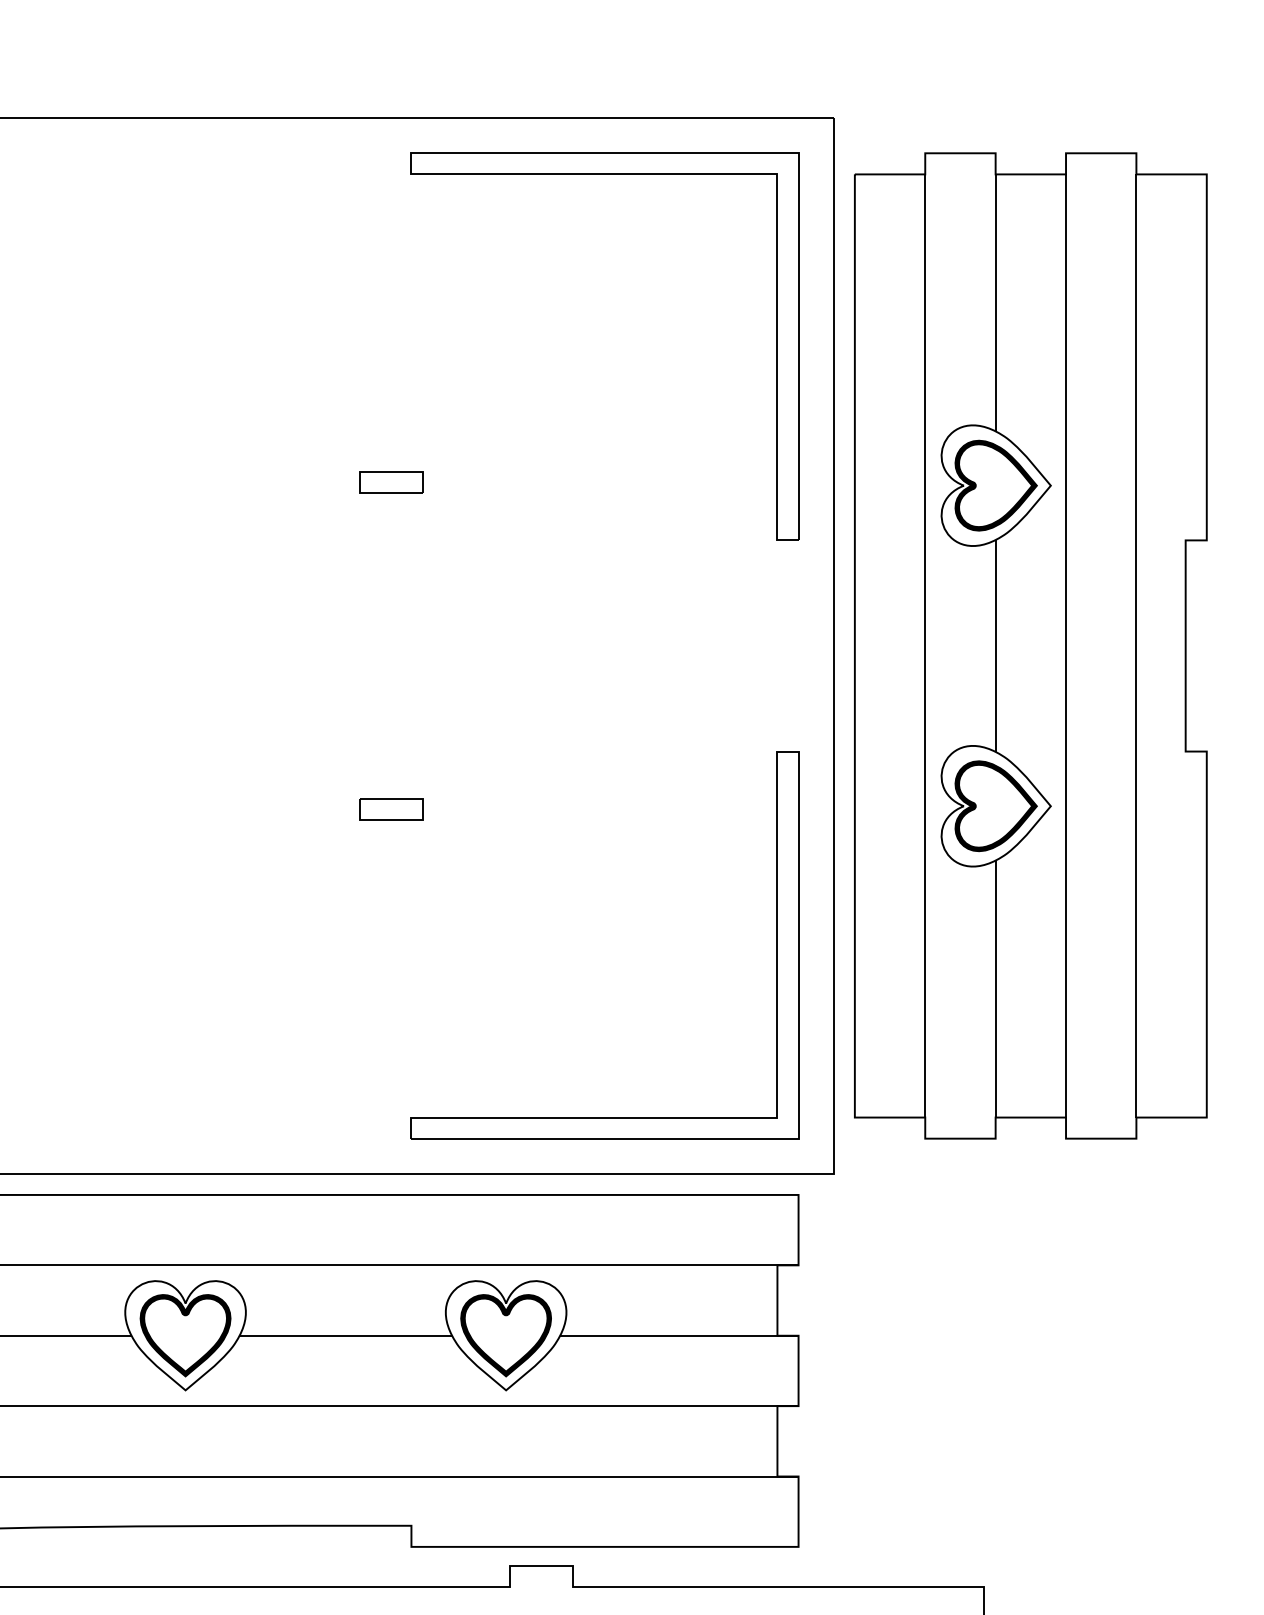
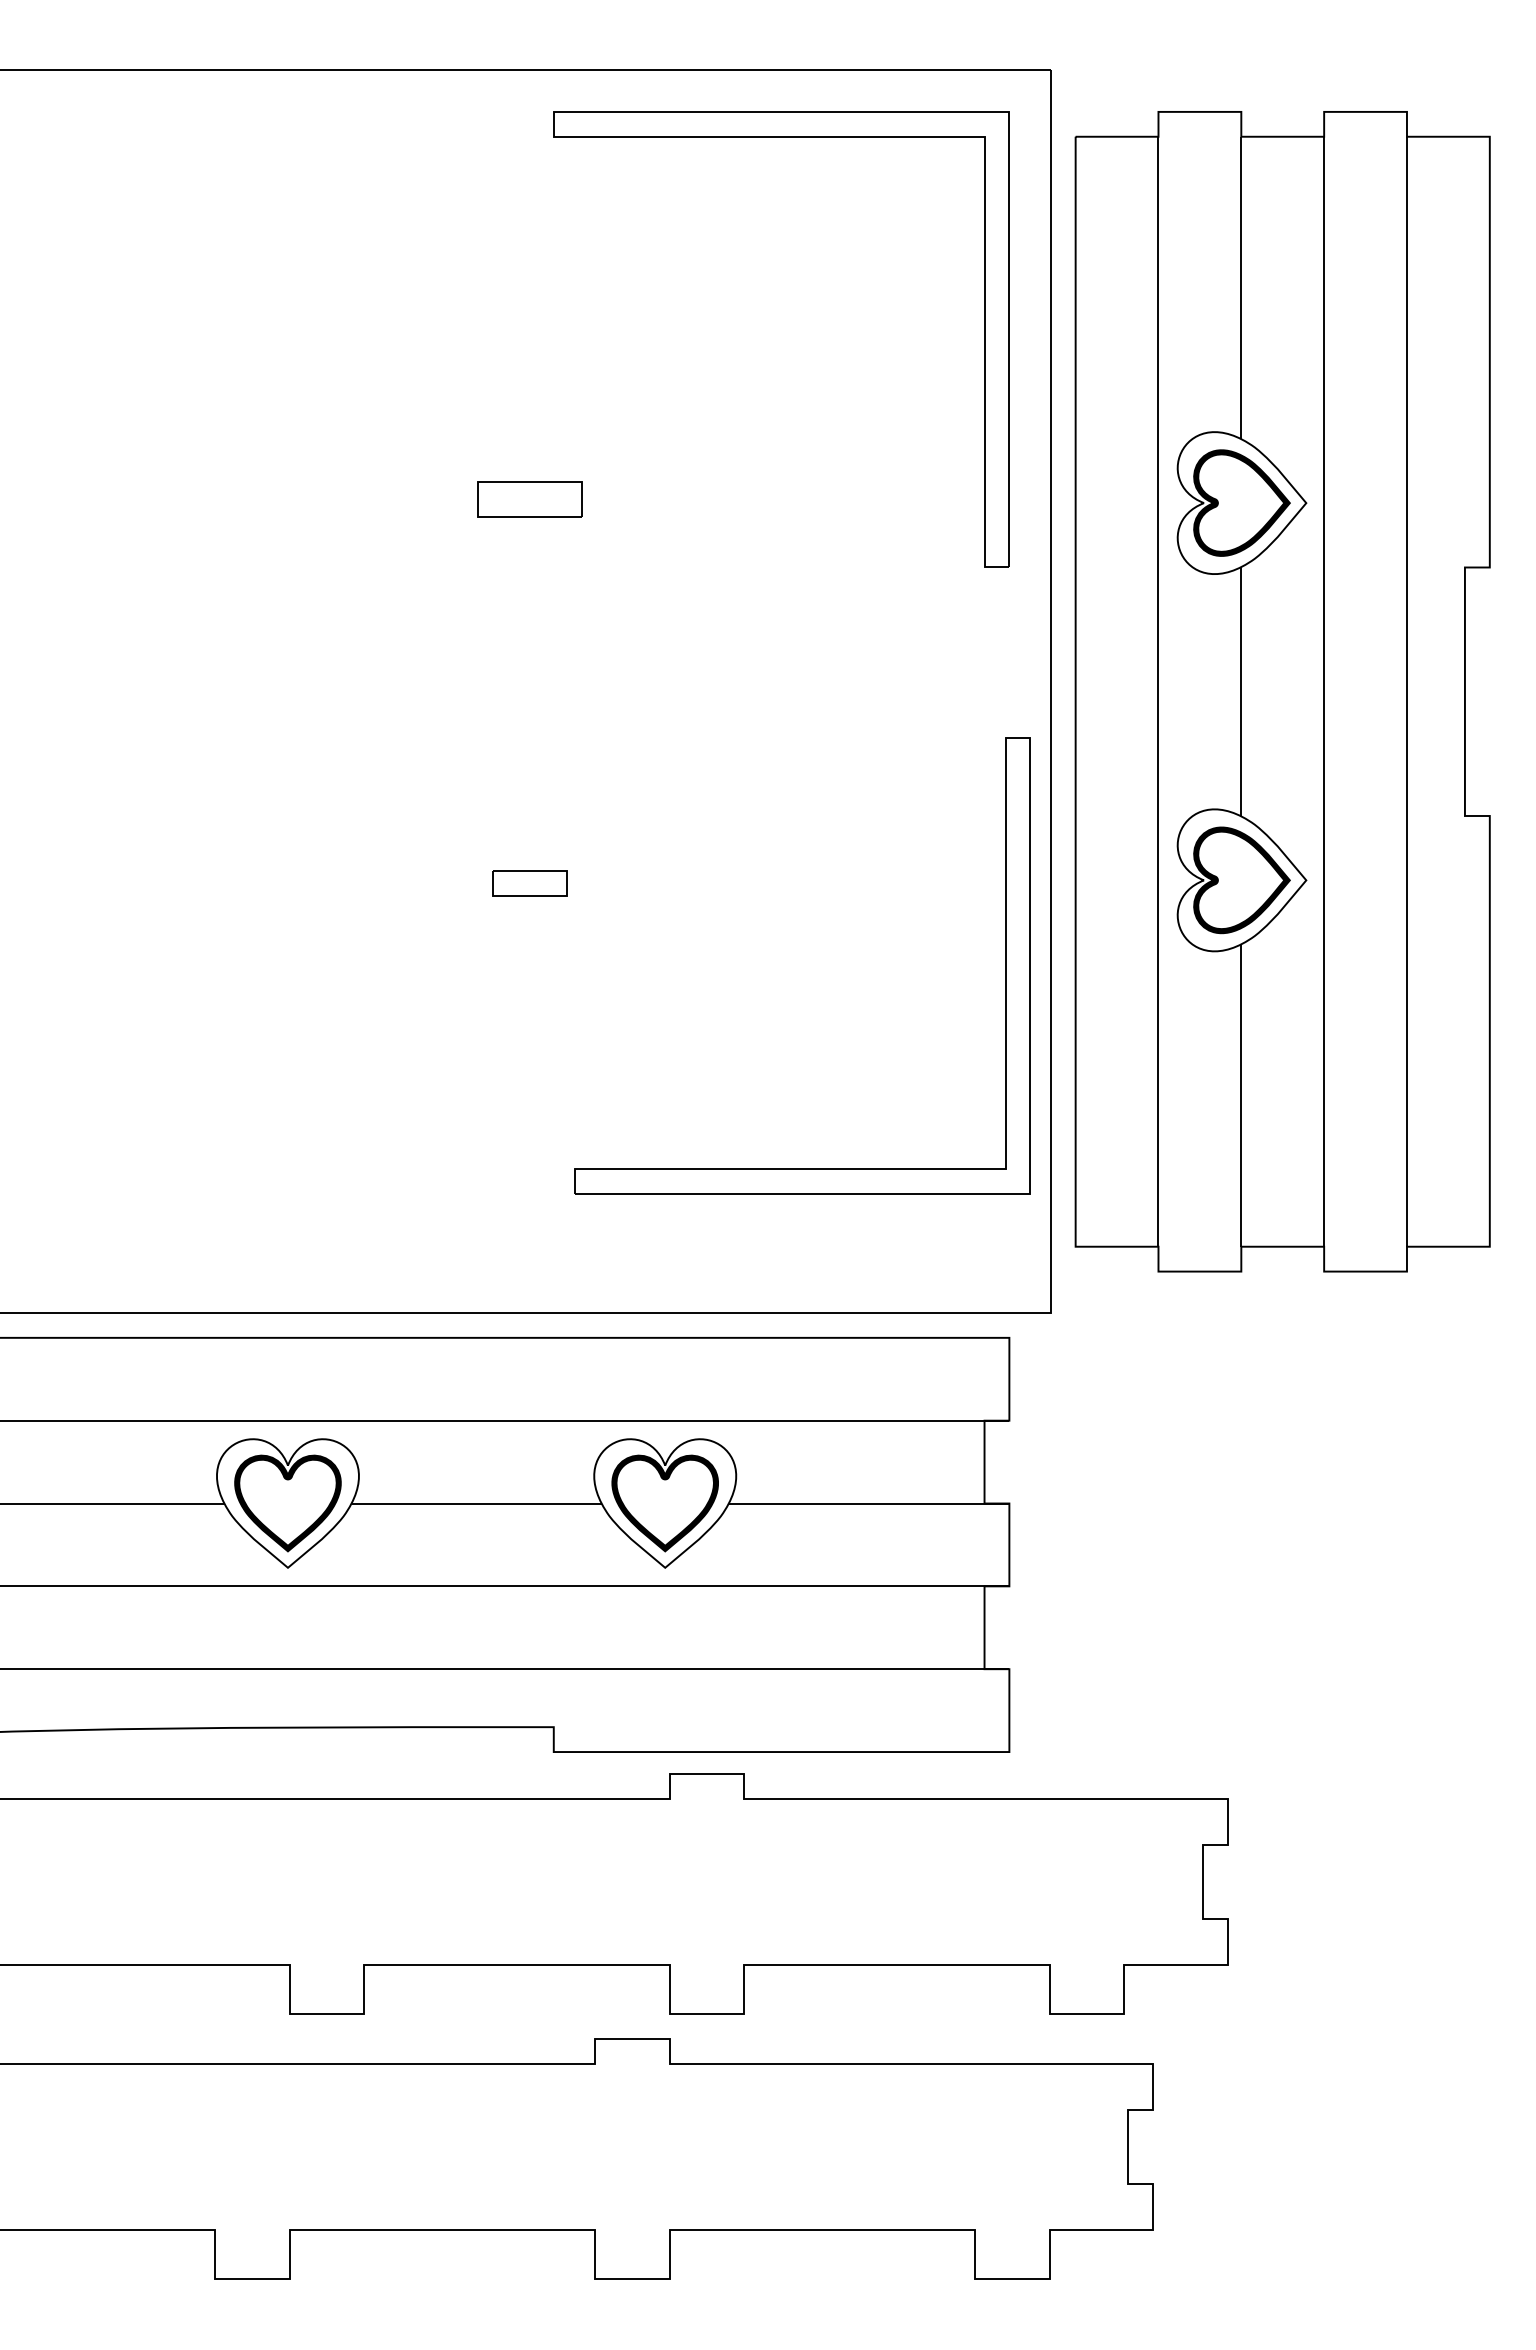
part: (390, 482) -> (529, 499), size x1.4
part: (777, 944) -> (1005, 965), moved

